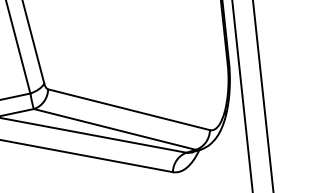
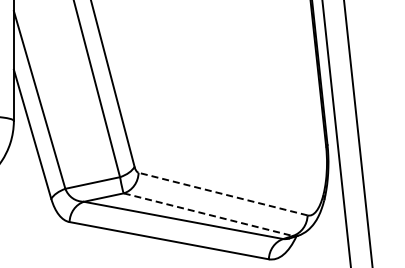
line: (128, 109) -> (222, 193), solid -> dashed
line: (115, 129) -> (208, 214), solid -> dashed

